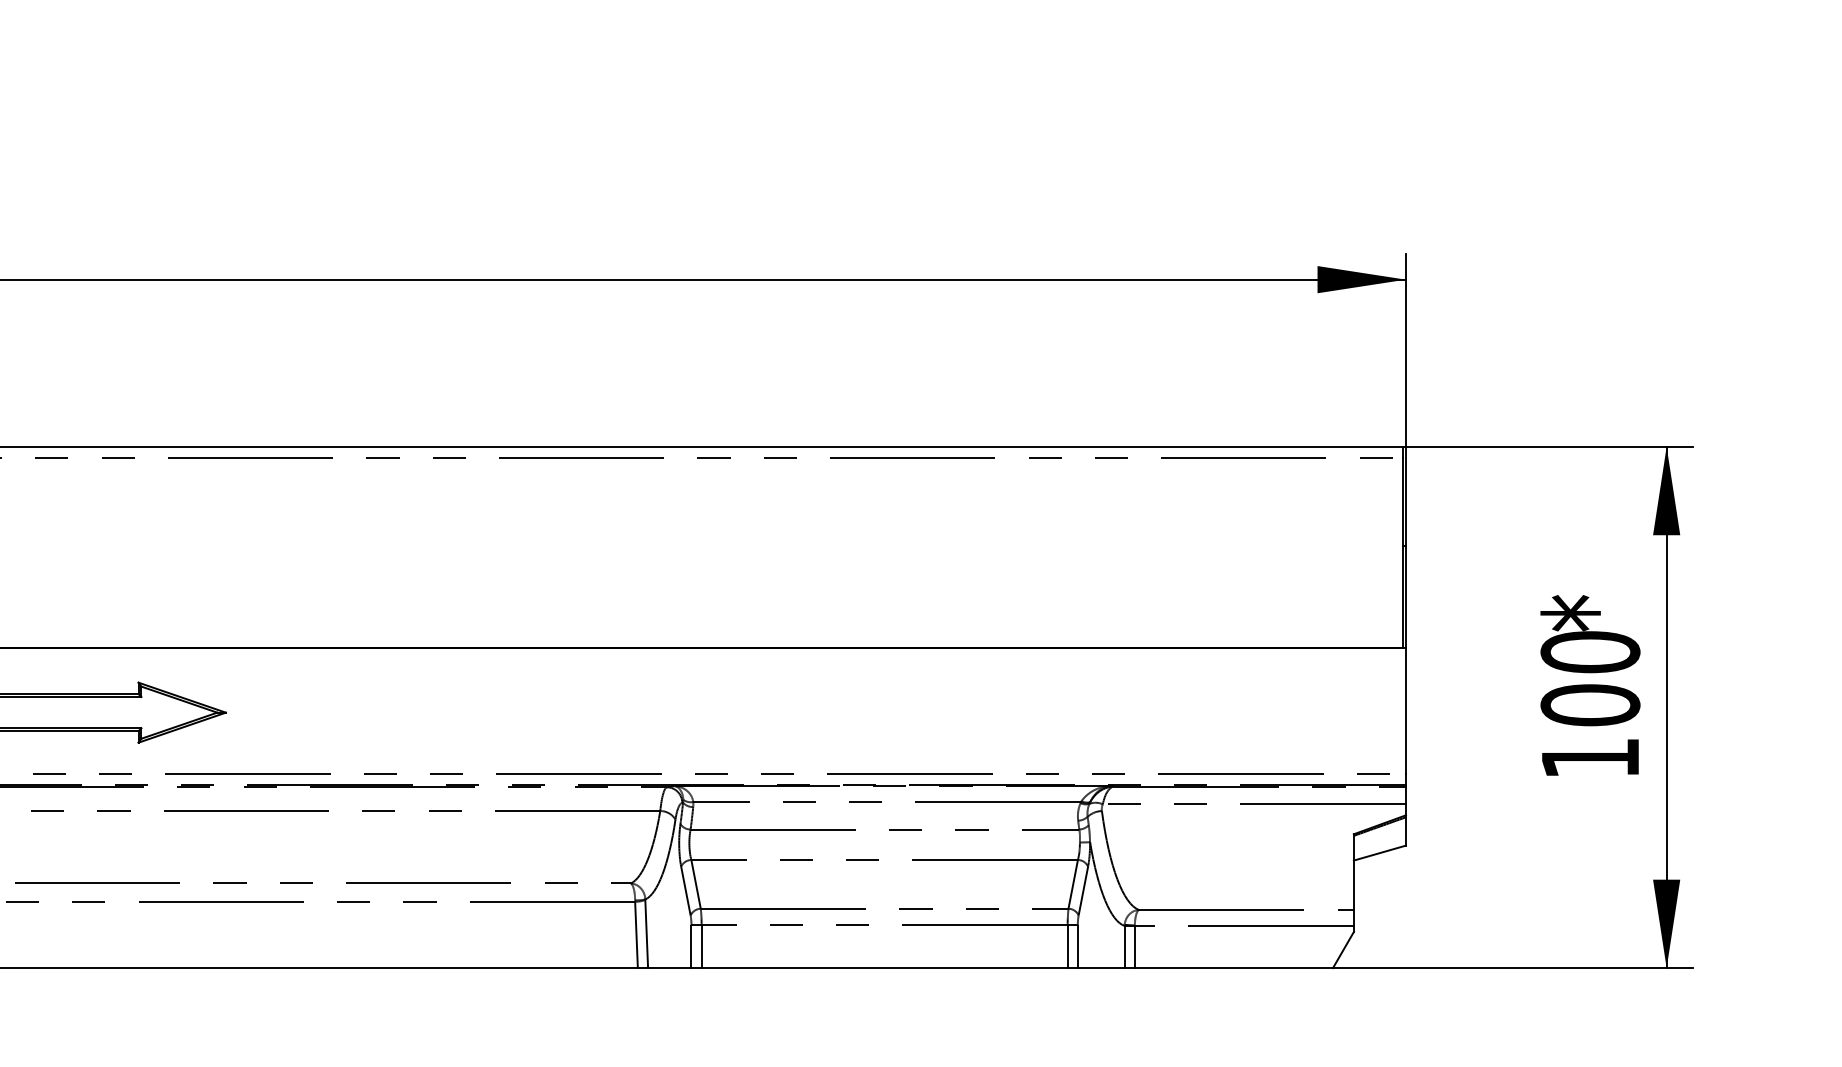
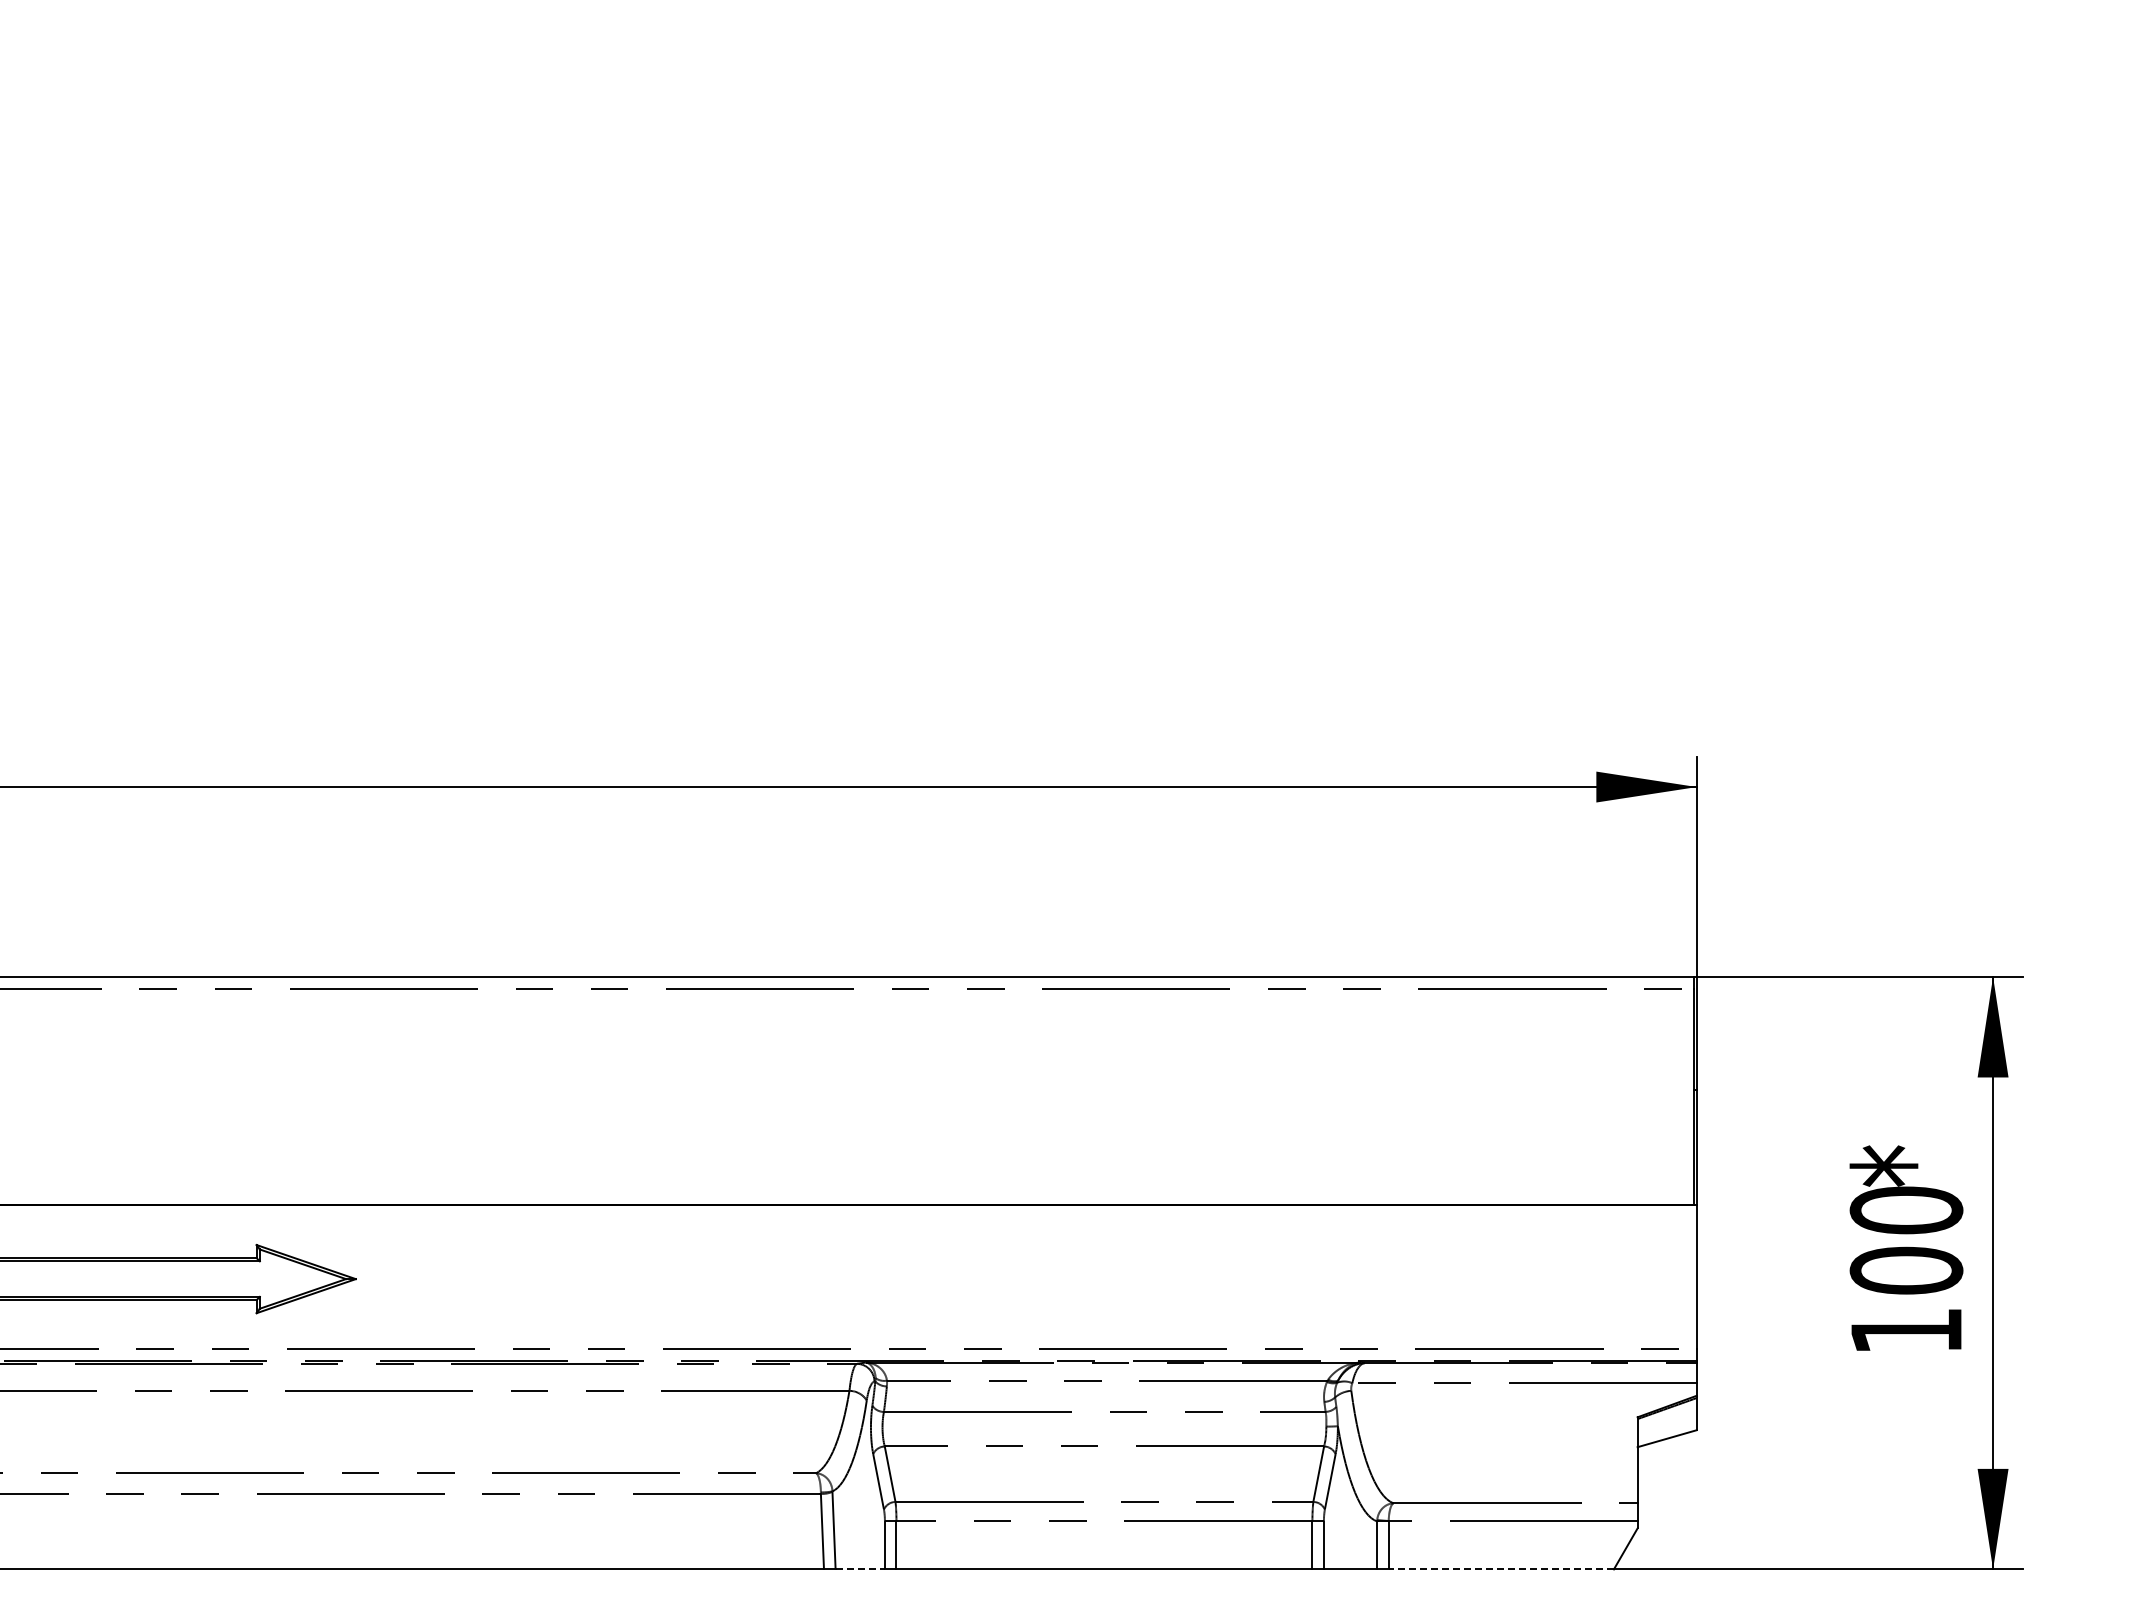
line: (669, 968) -> (860, 1569), solid -> dashed
line: (1234, 968) -> (1501, 1569), solid -> dashed

